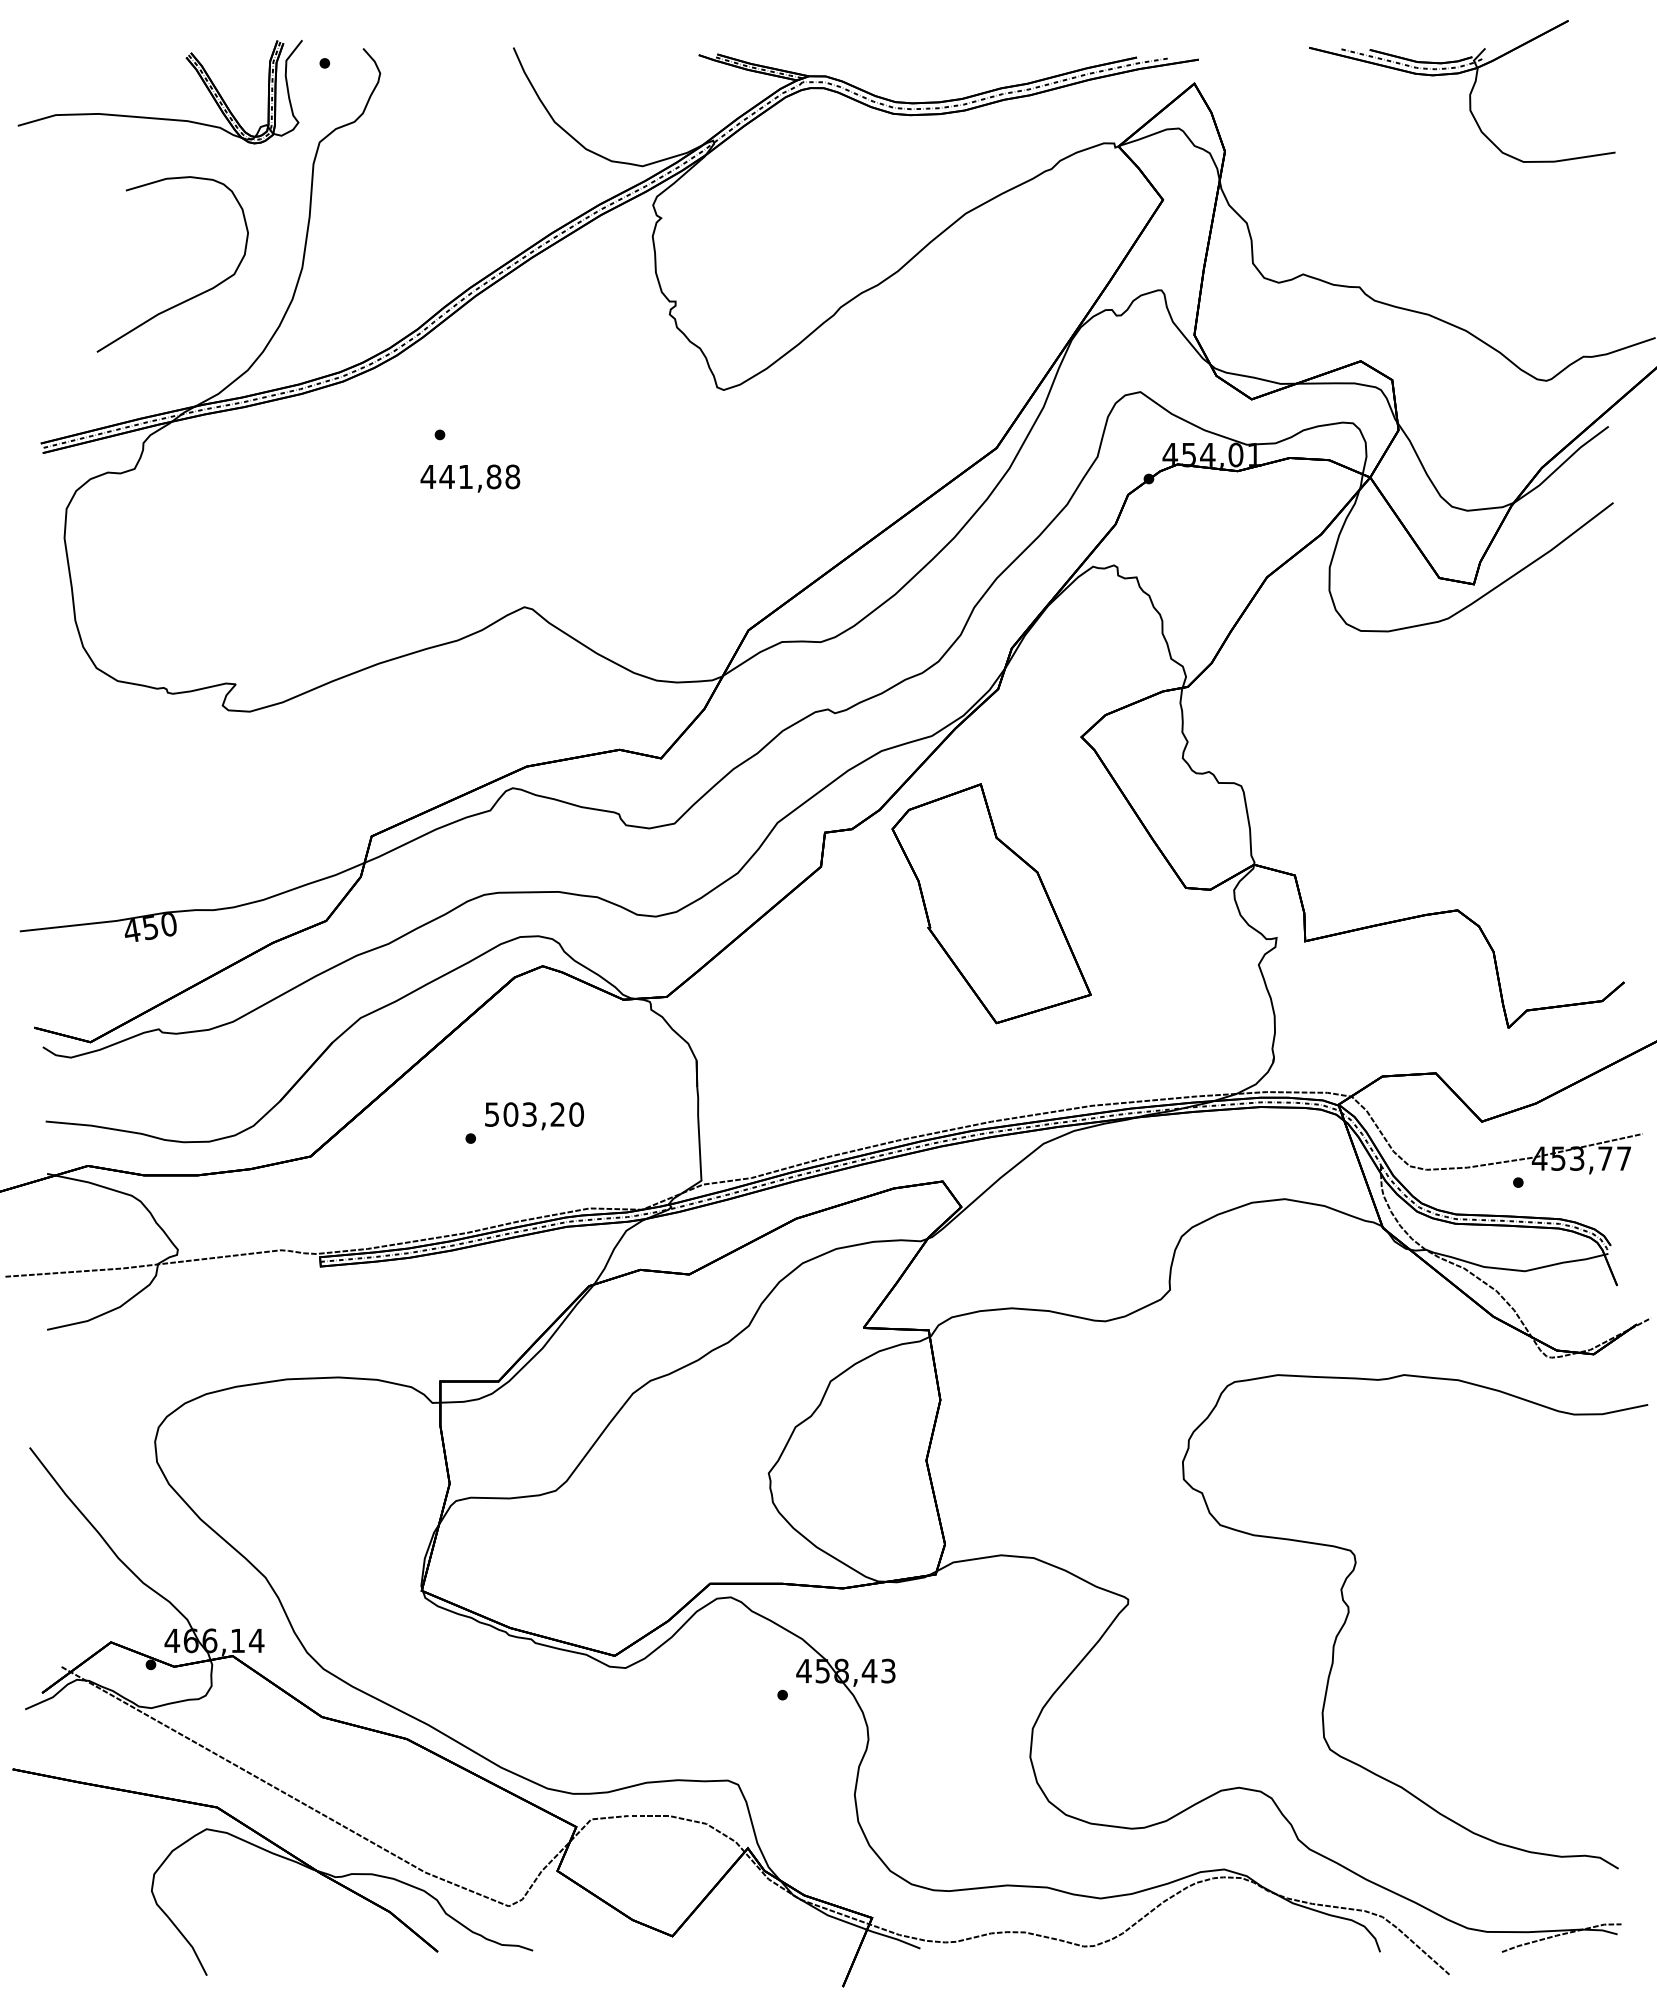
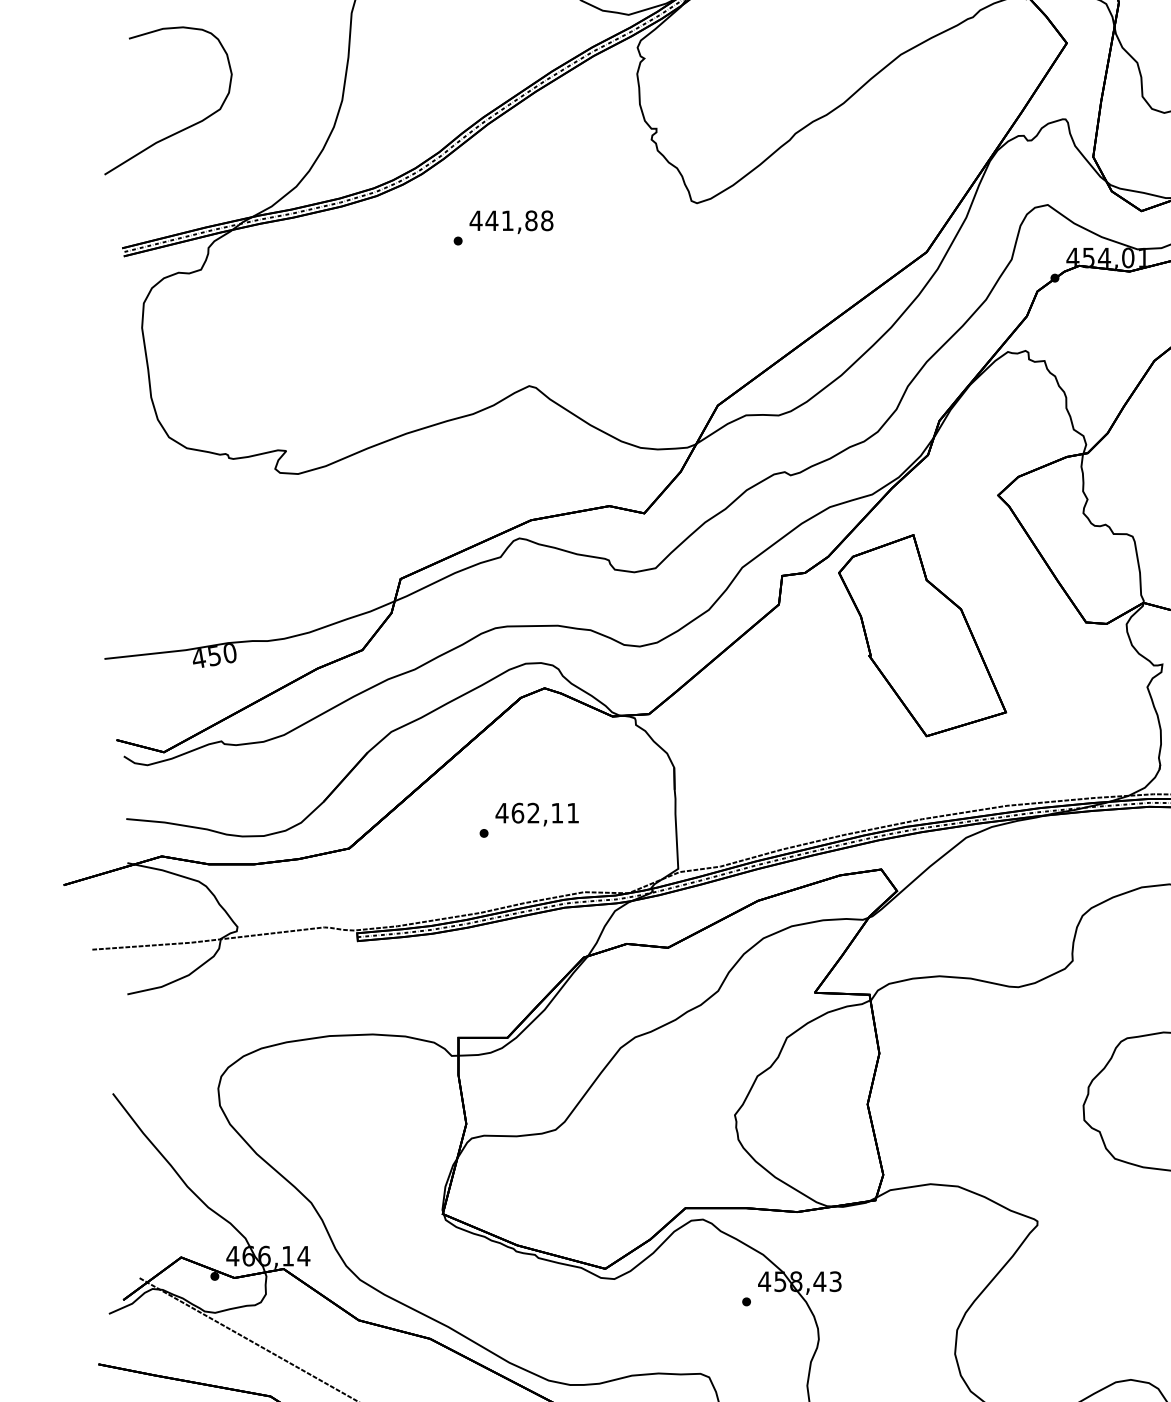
curve: (188, 298) -> (181, 129), moved
text: (470, 478) -> (511, 222), moved
text: (533, 1114) -> (536, 813), 503,20 -> 462,11

